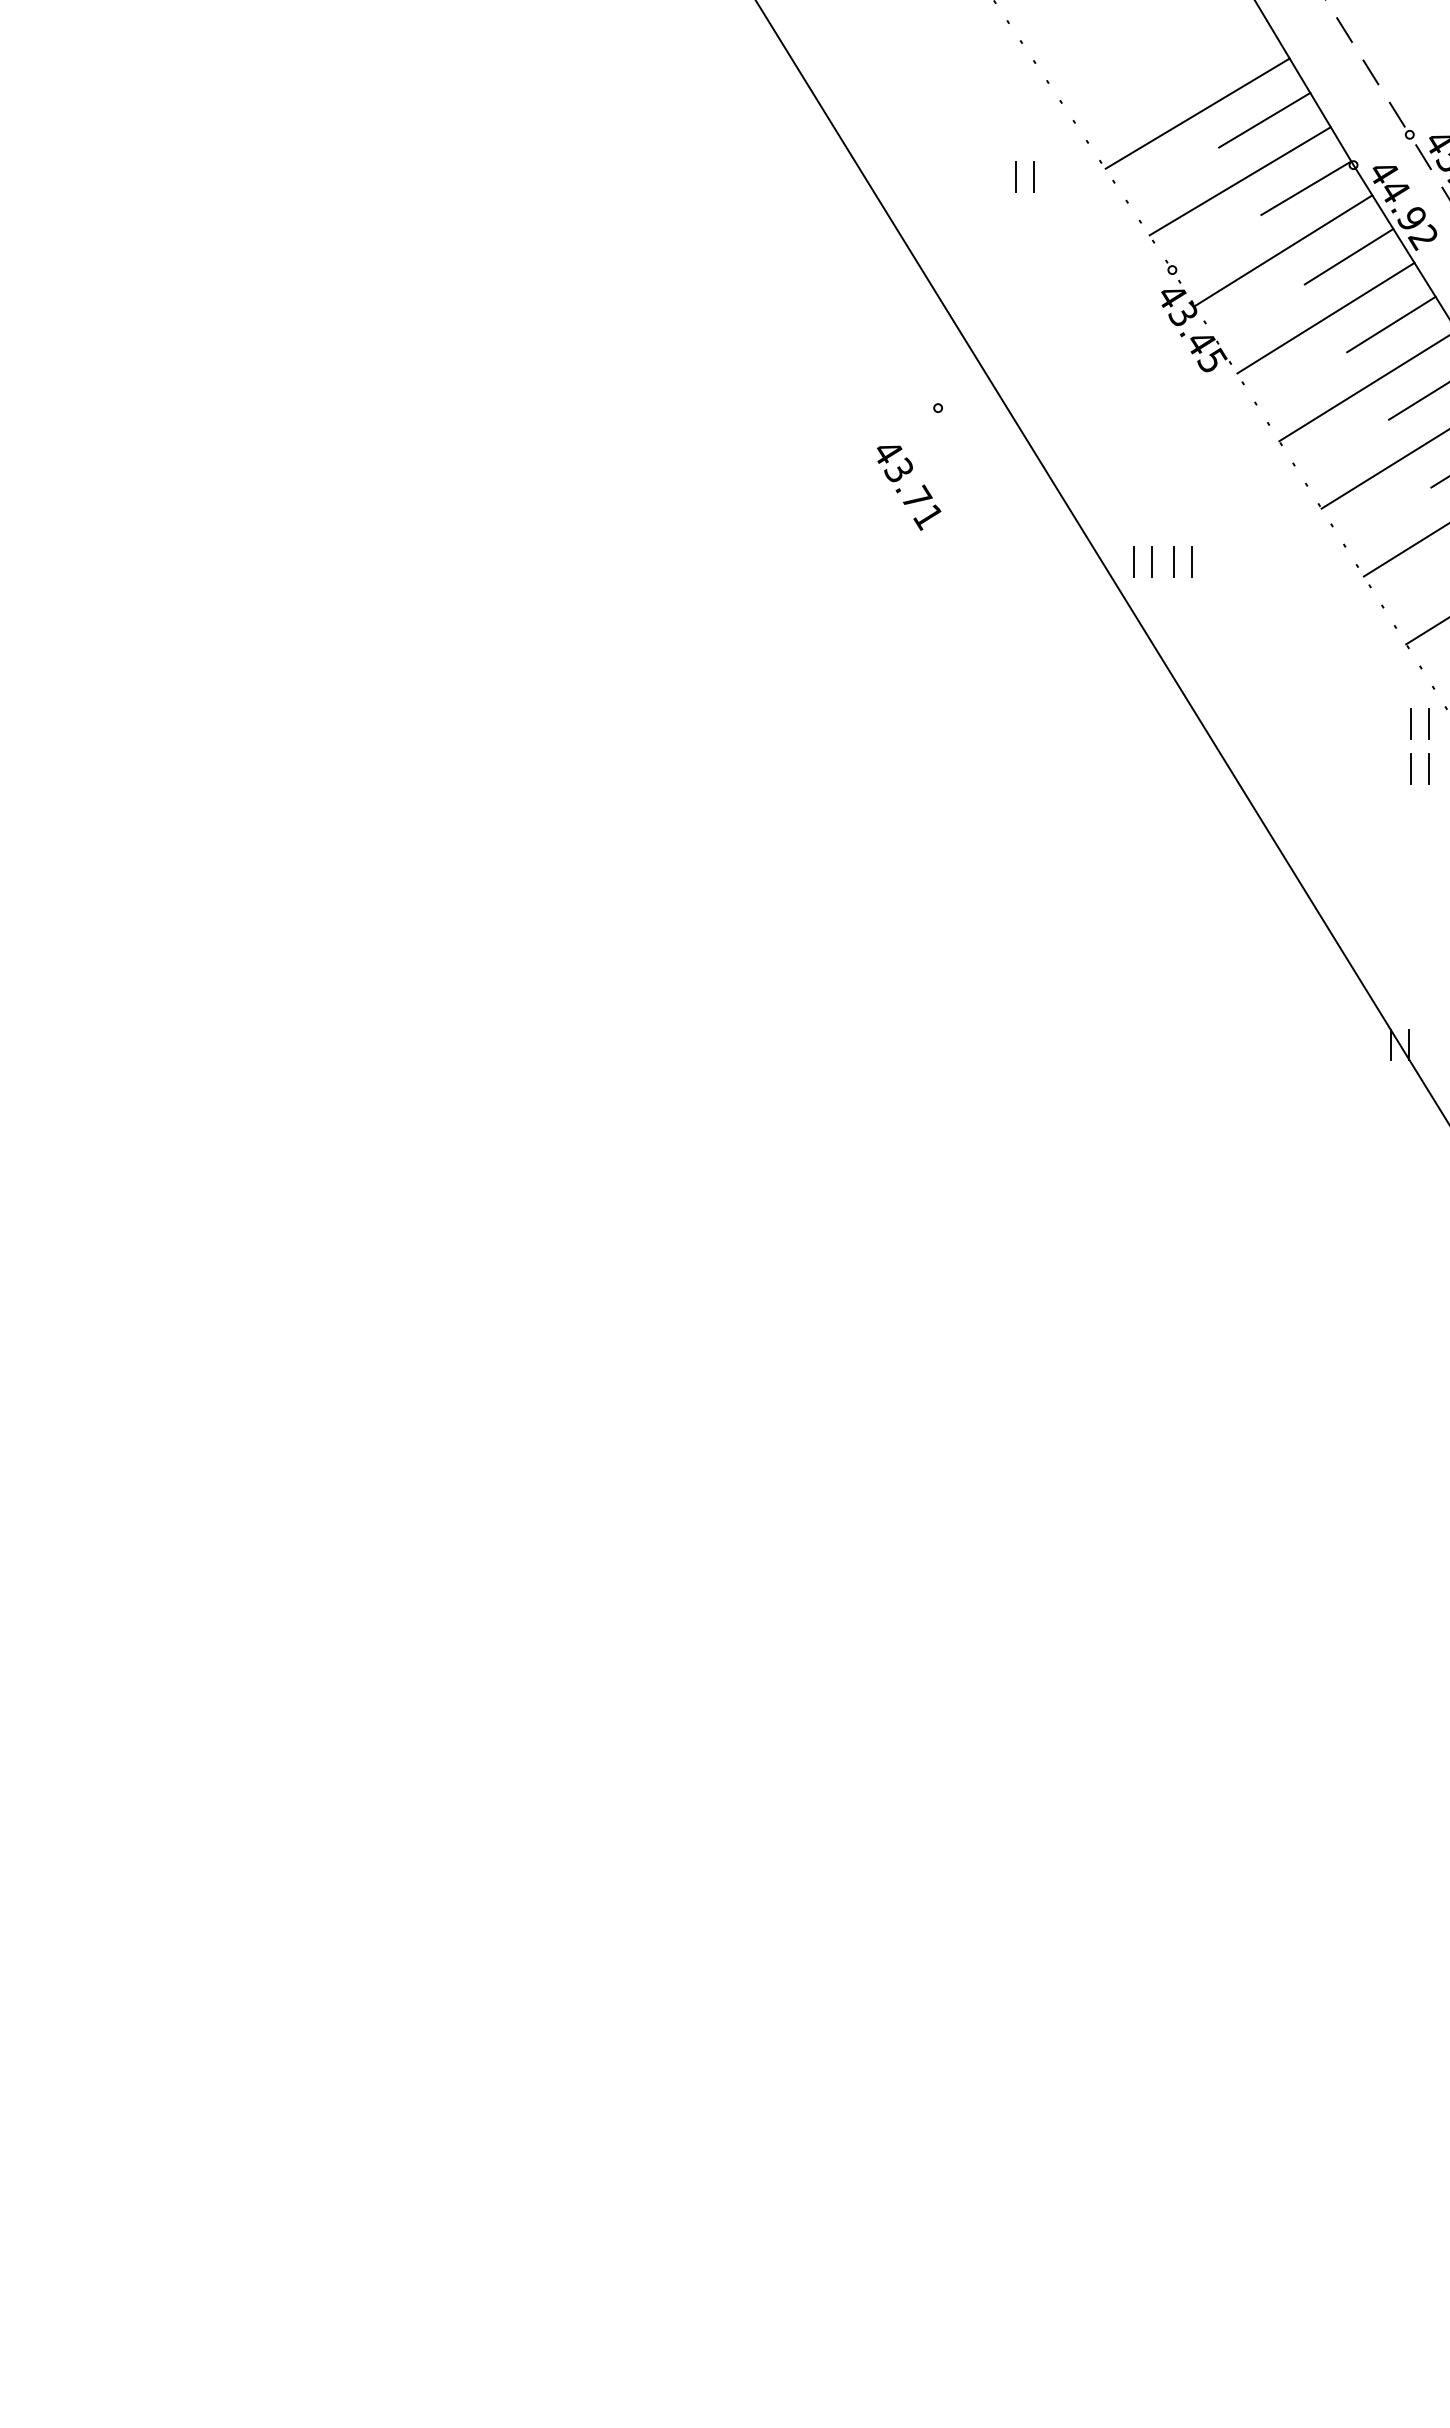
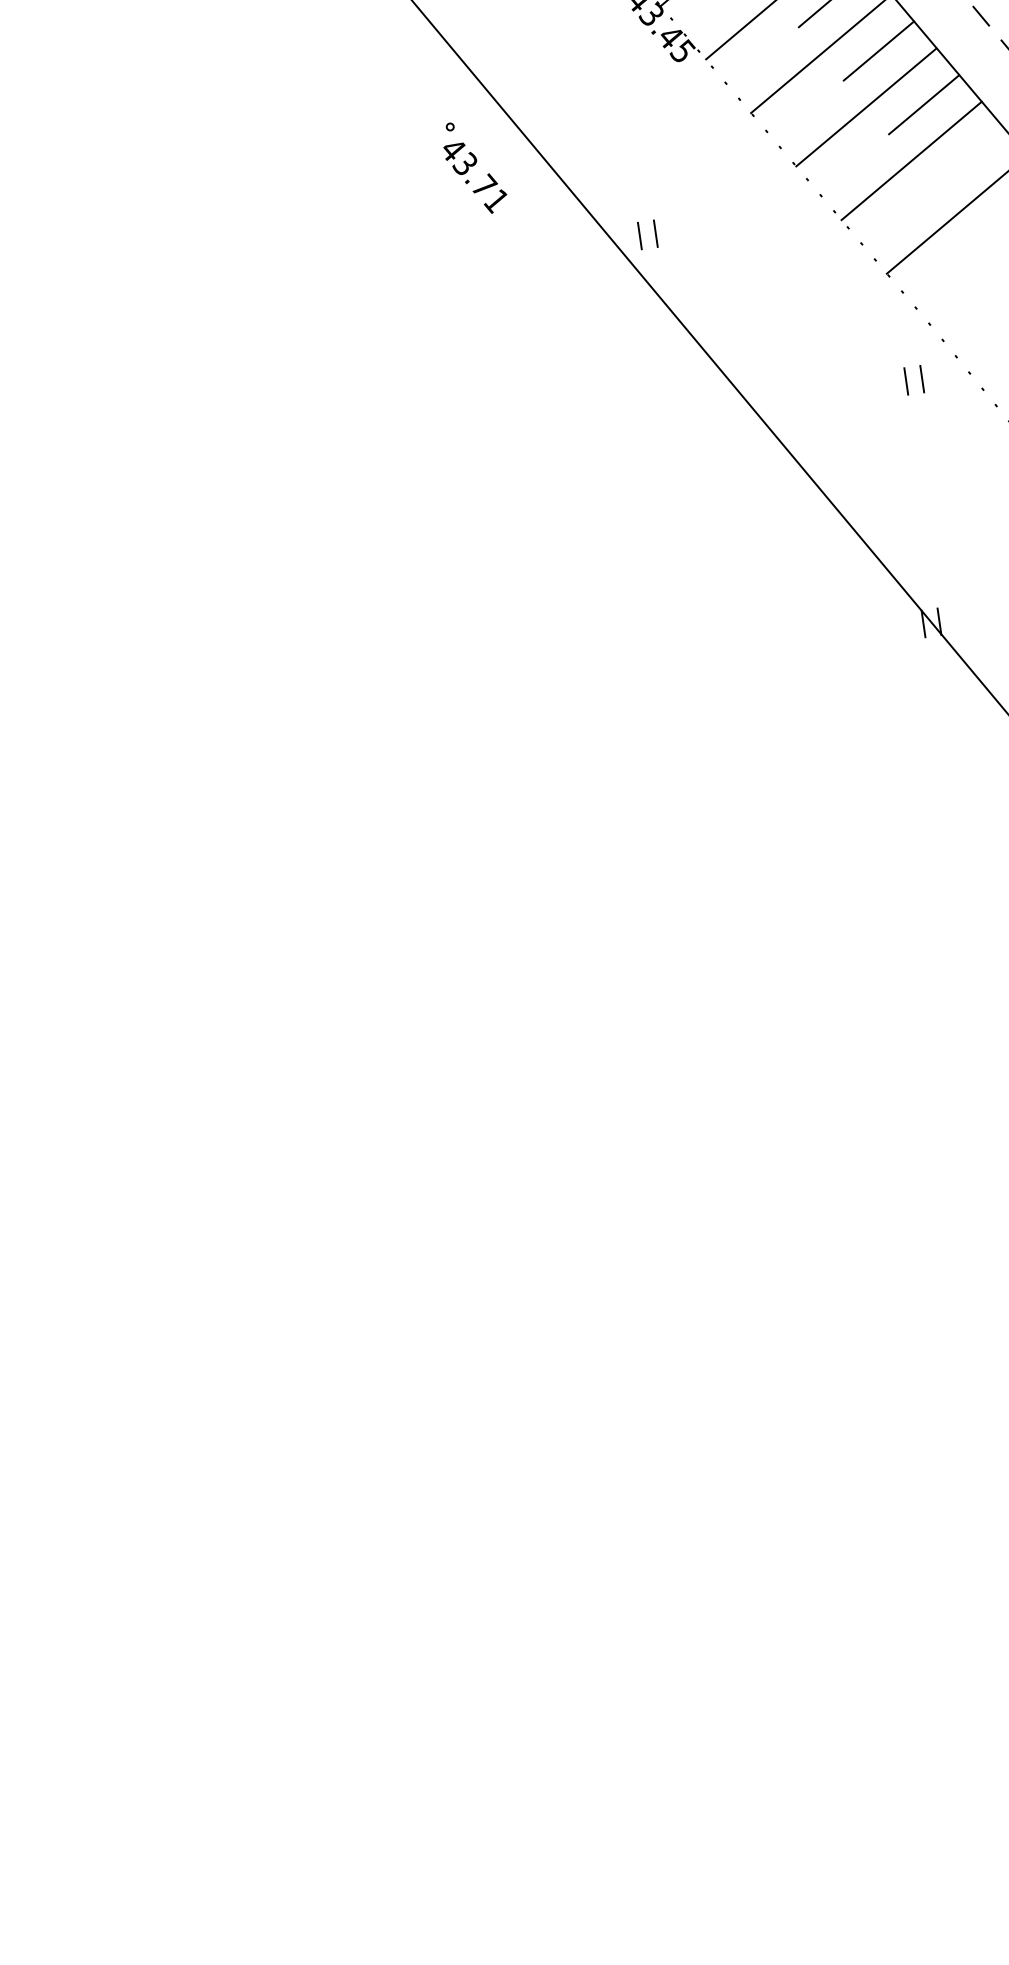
text: (909, 487) -> (476, 177), moved
part: (1174, 561) -> (675, 230), removed
part: (1411, 723) -> (901, 341), removed

